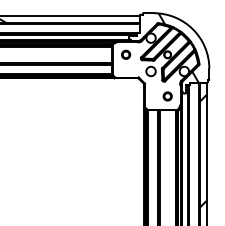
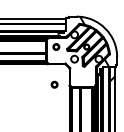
part: (167, 96) -> (54, 84), moved

